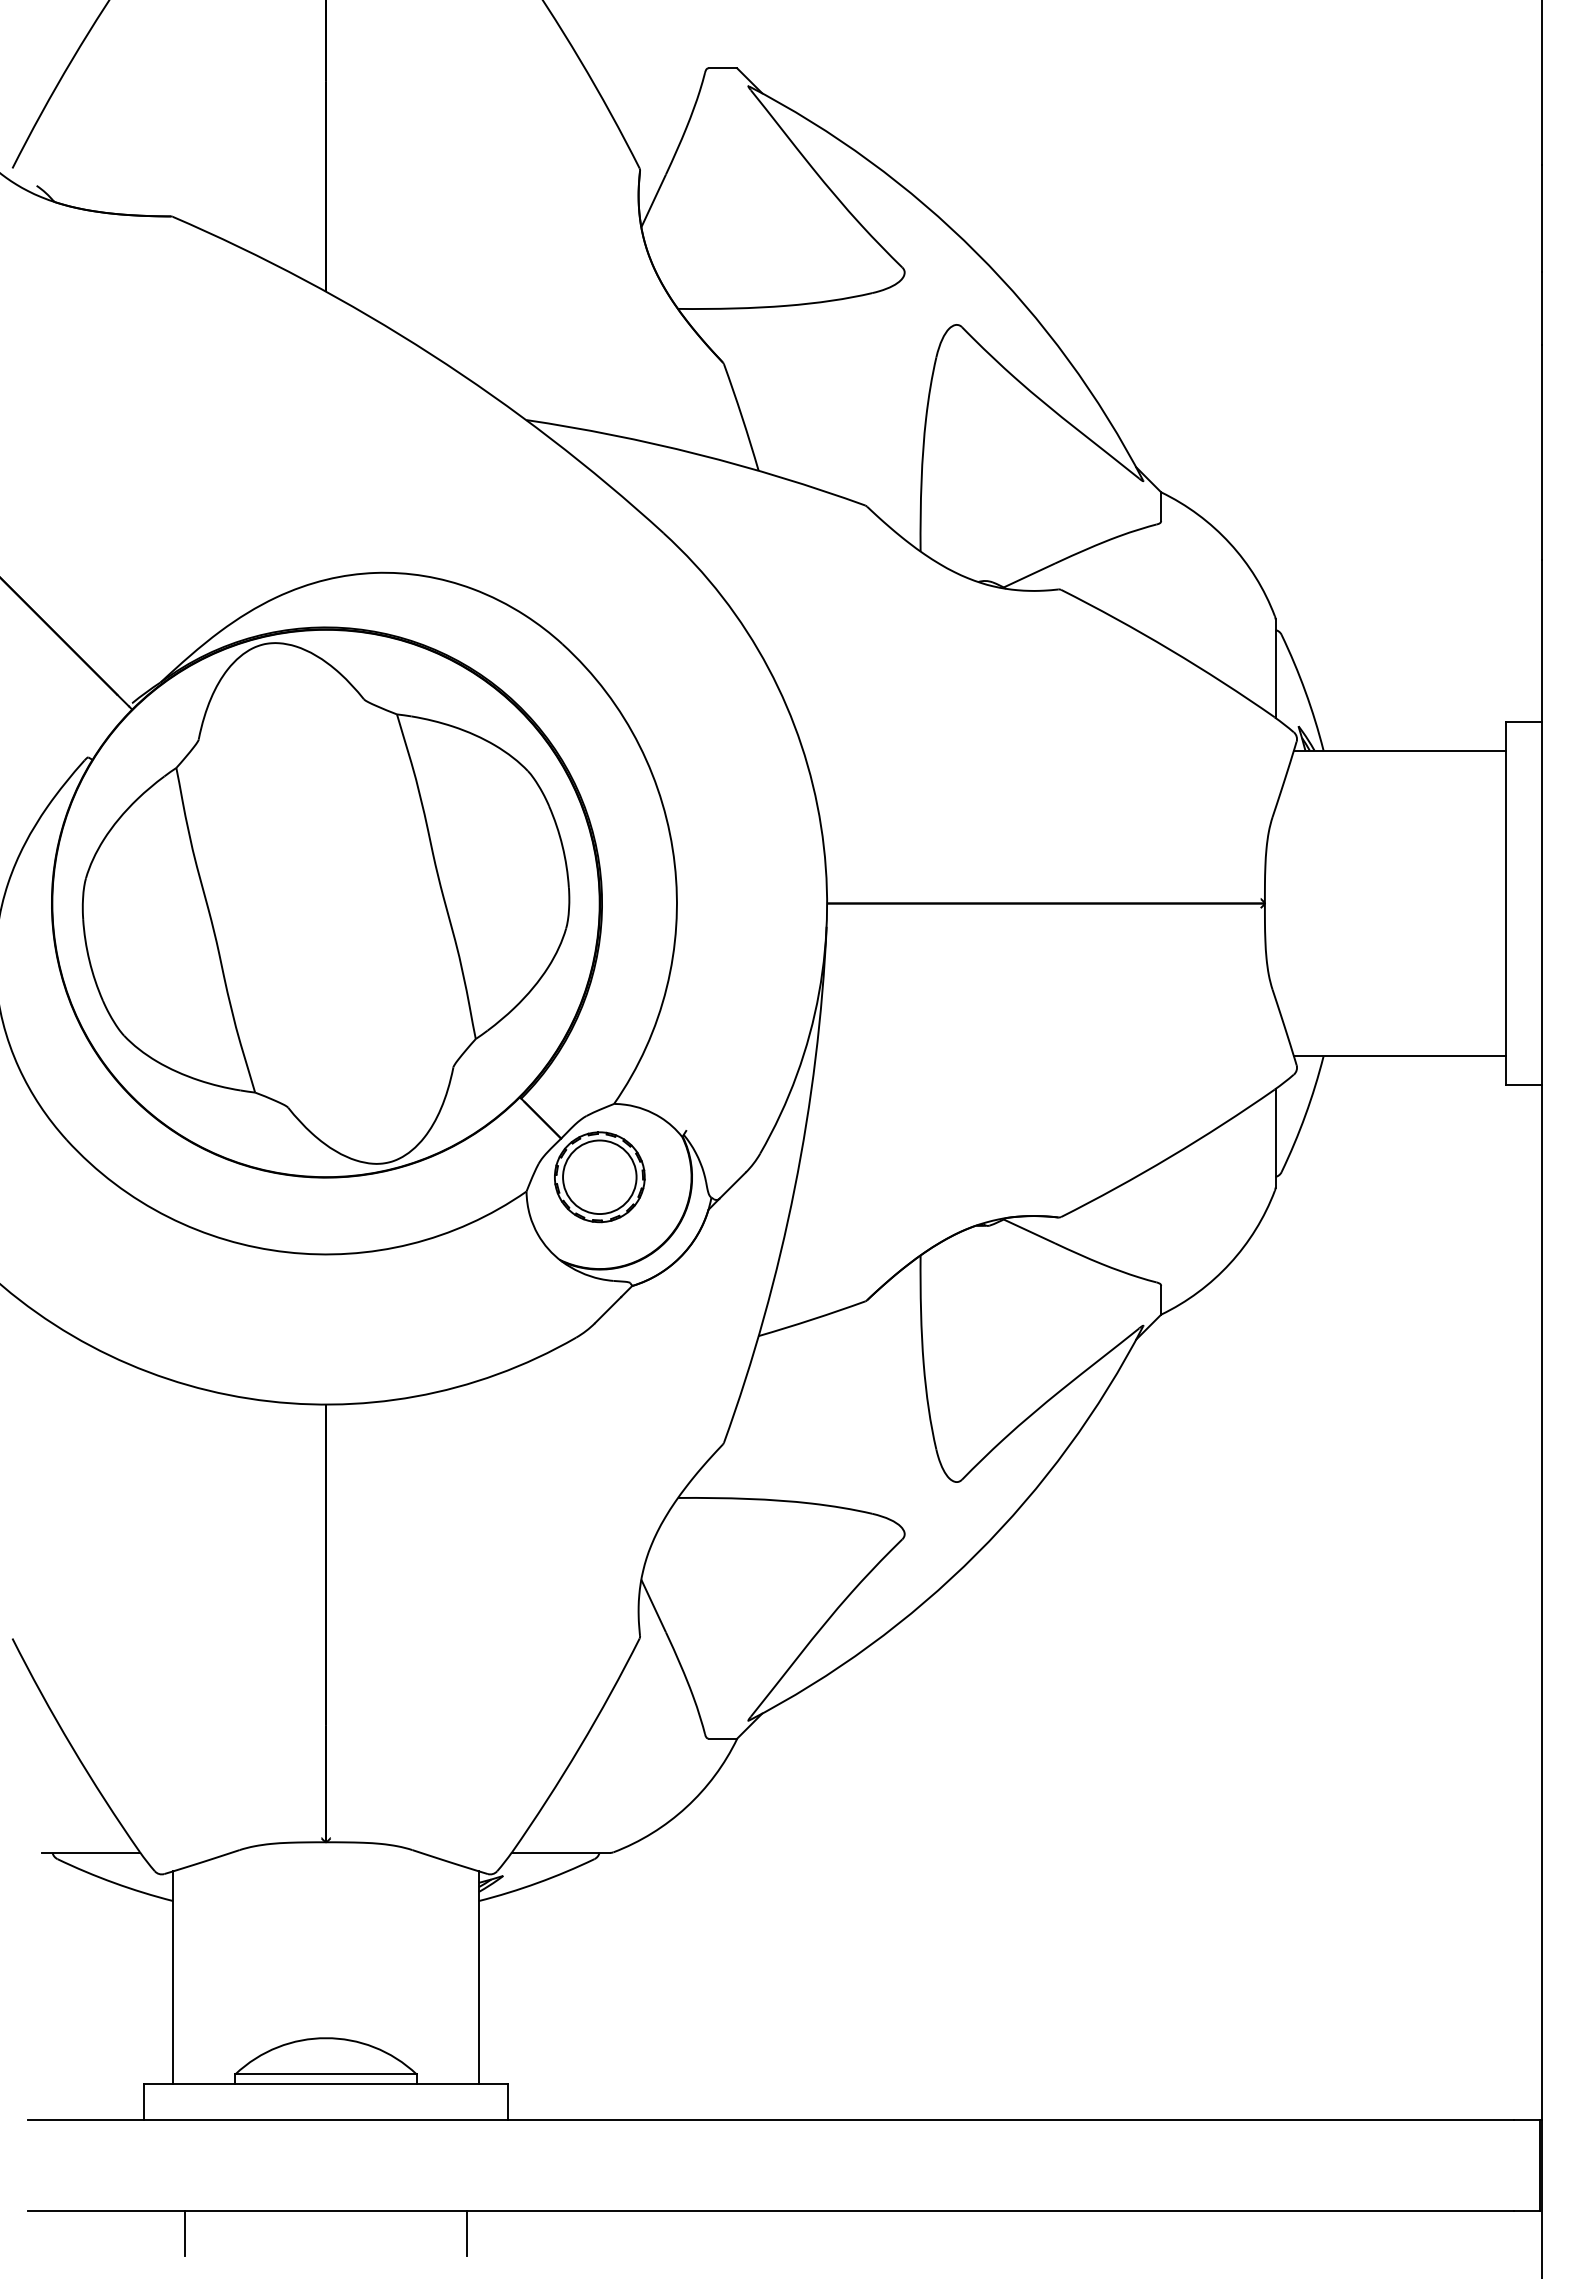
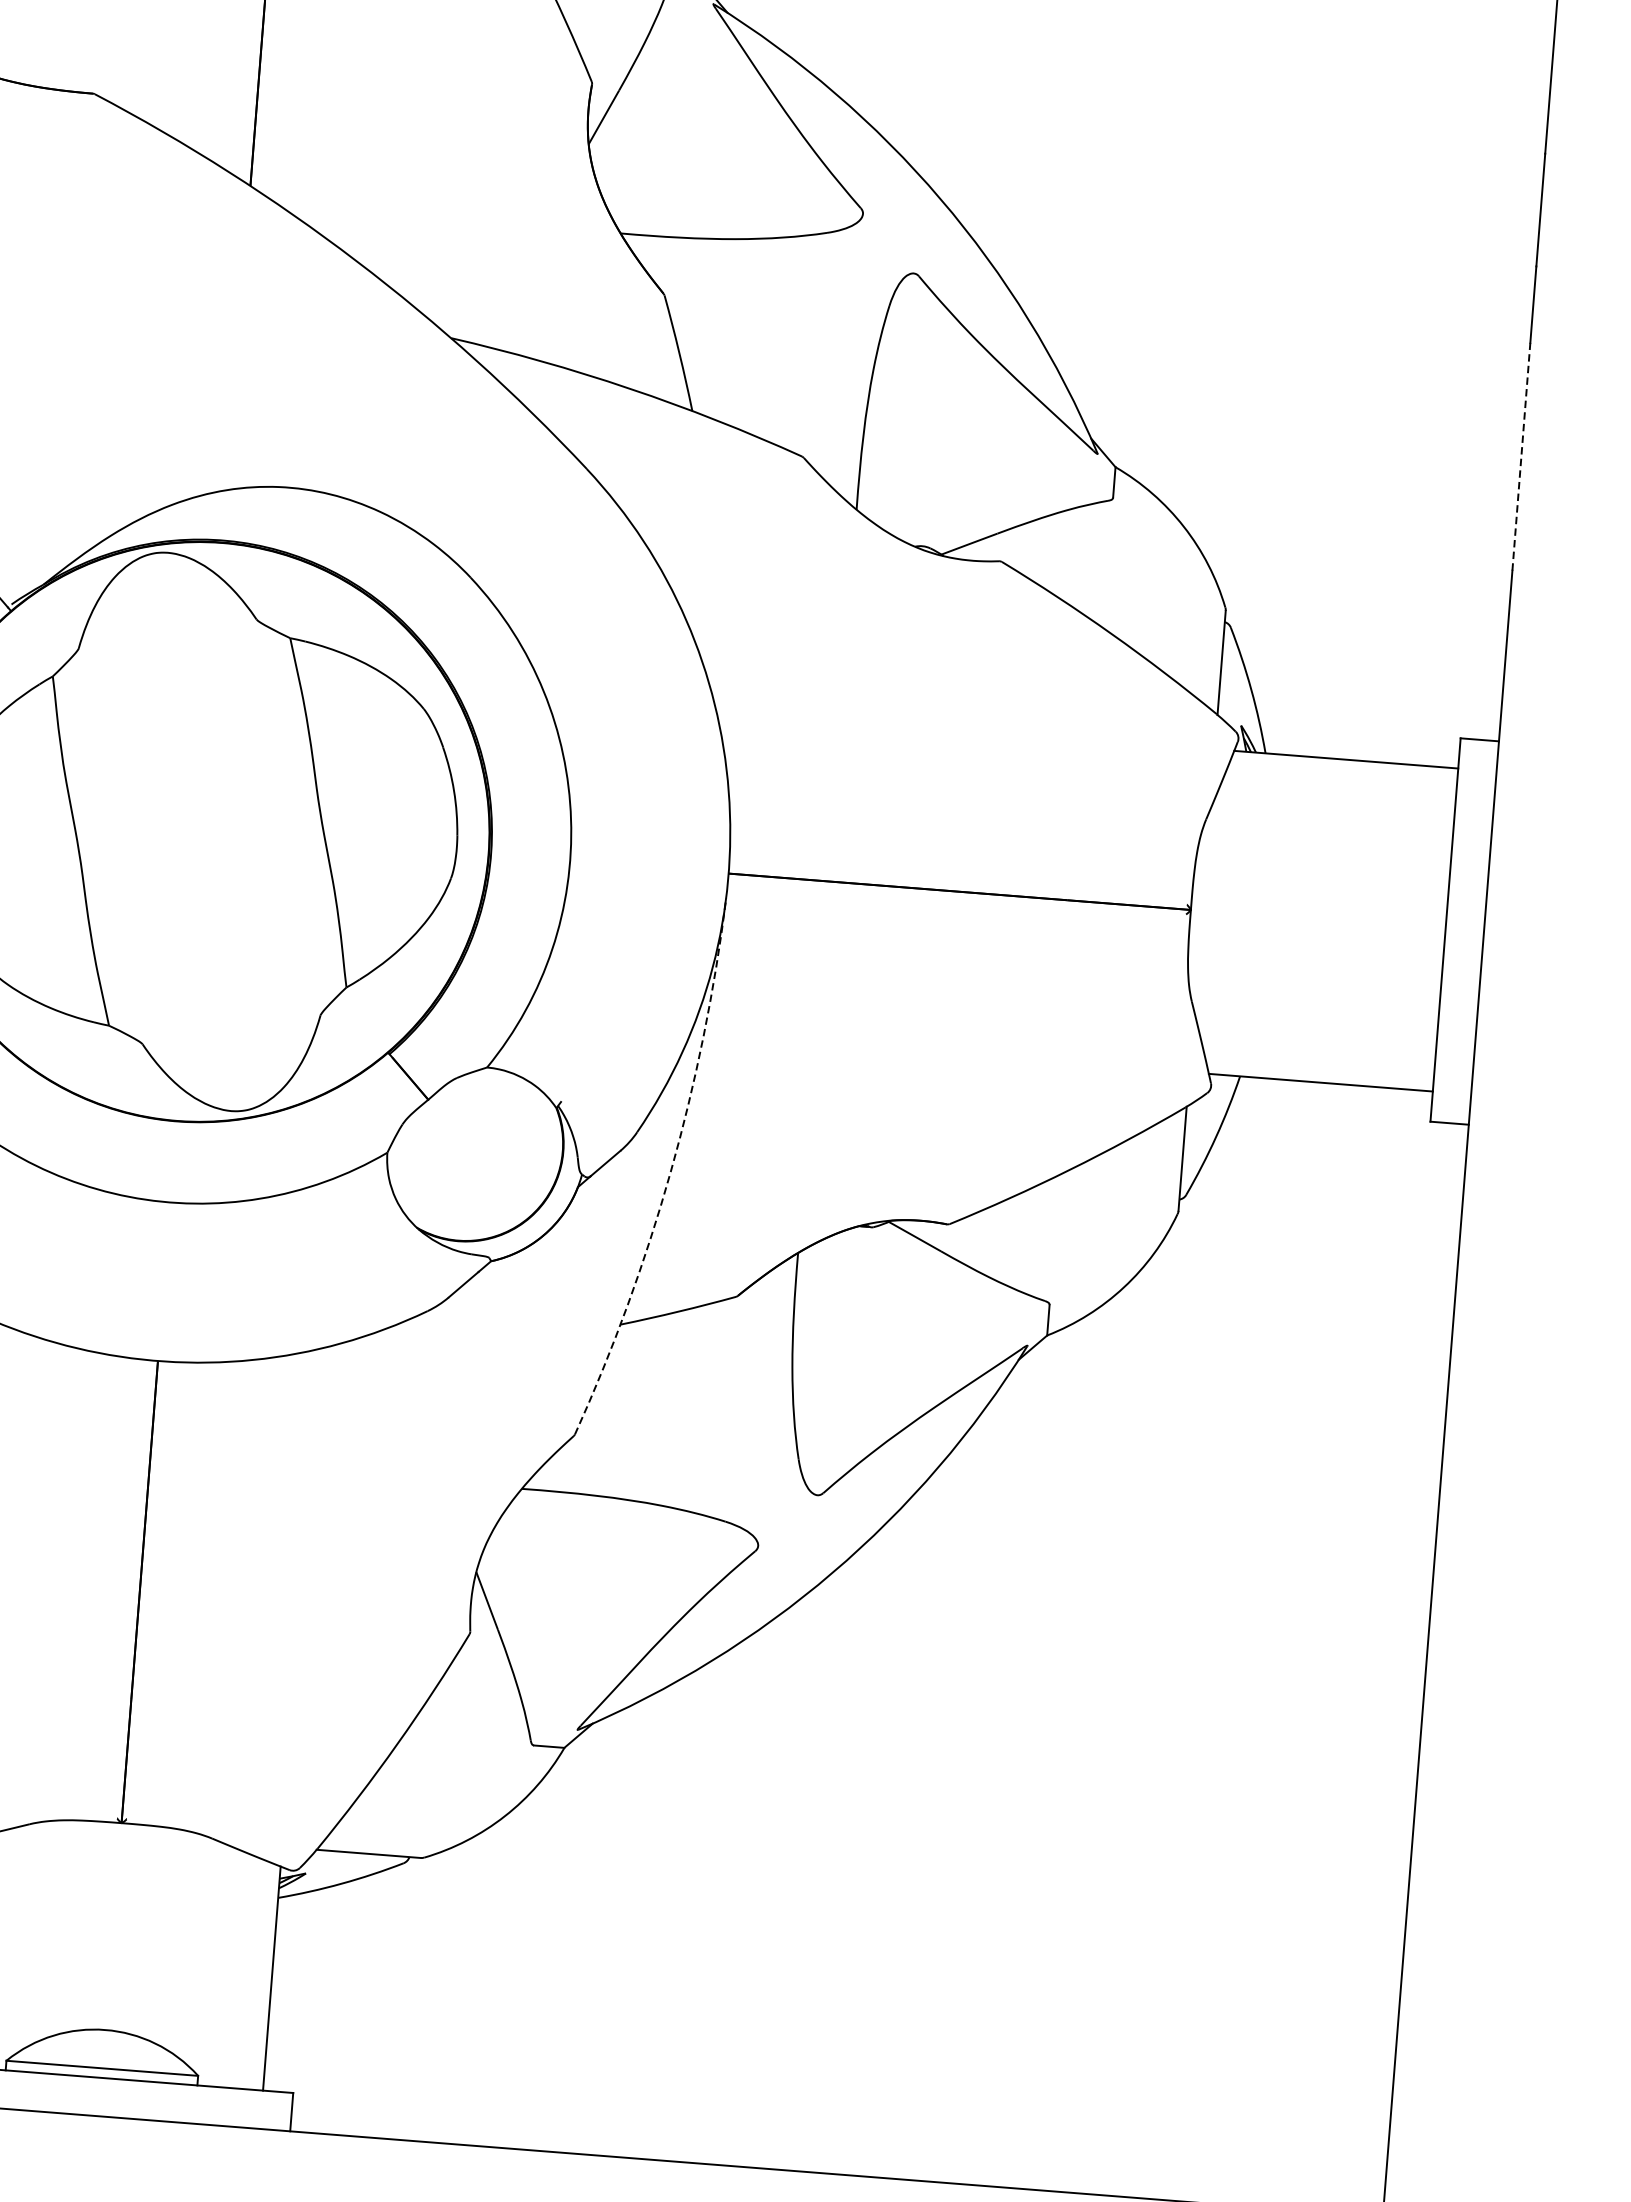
line: (1542, 452) -> (1521, 456), solid -> dashed
part: (599, 1177) -> (465, 1143), removed
arc: (794, 1188) -> (670, 1171), solid -> dashed

